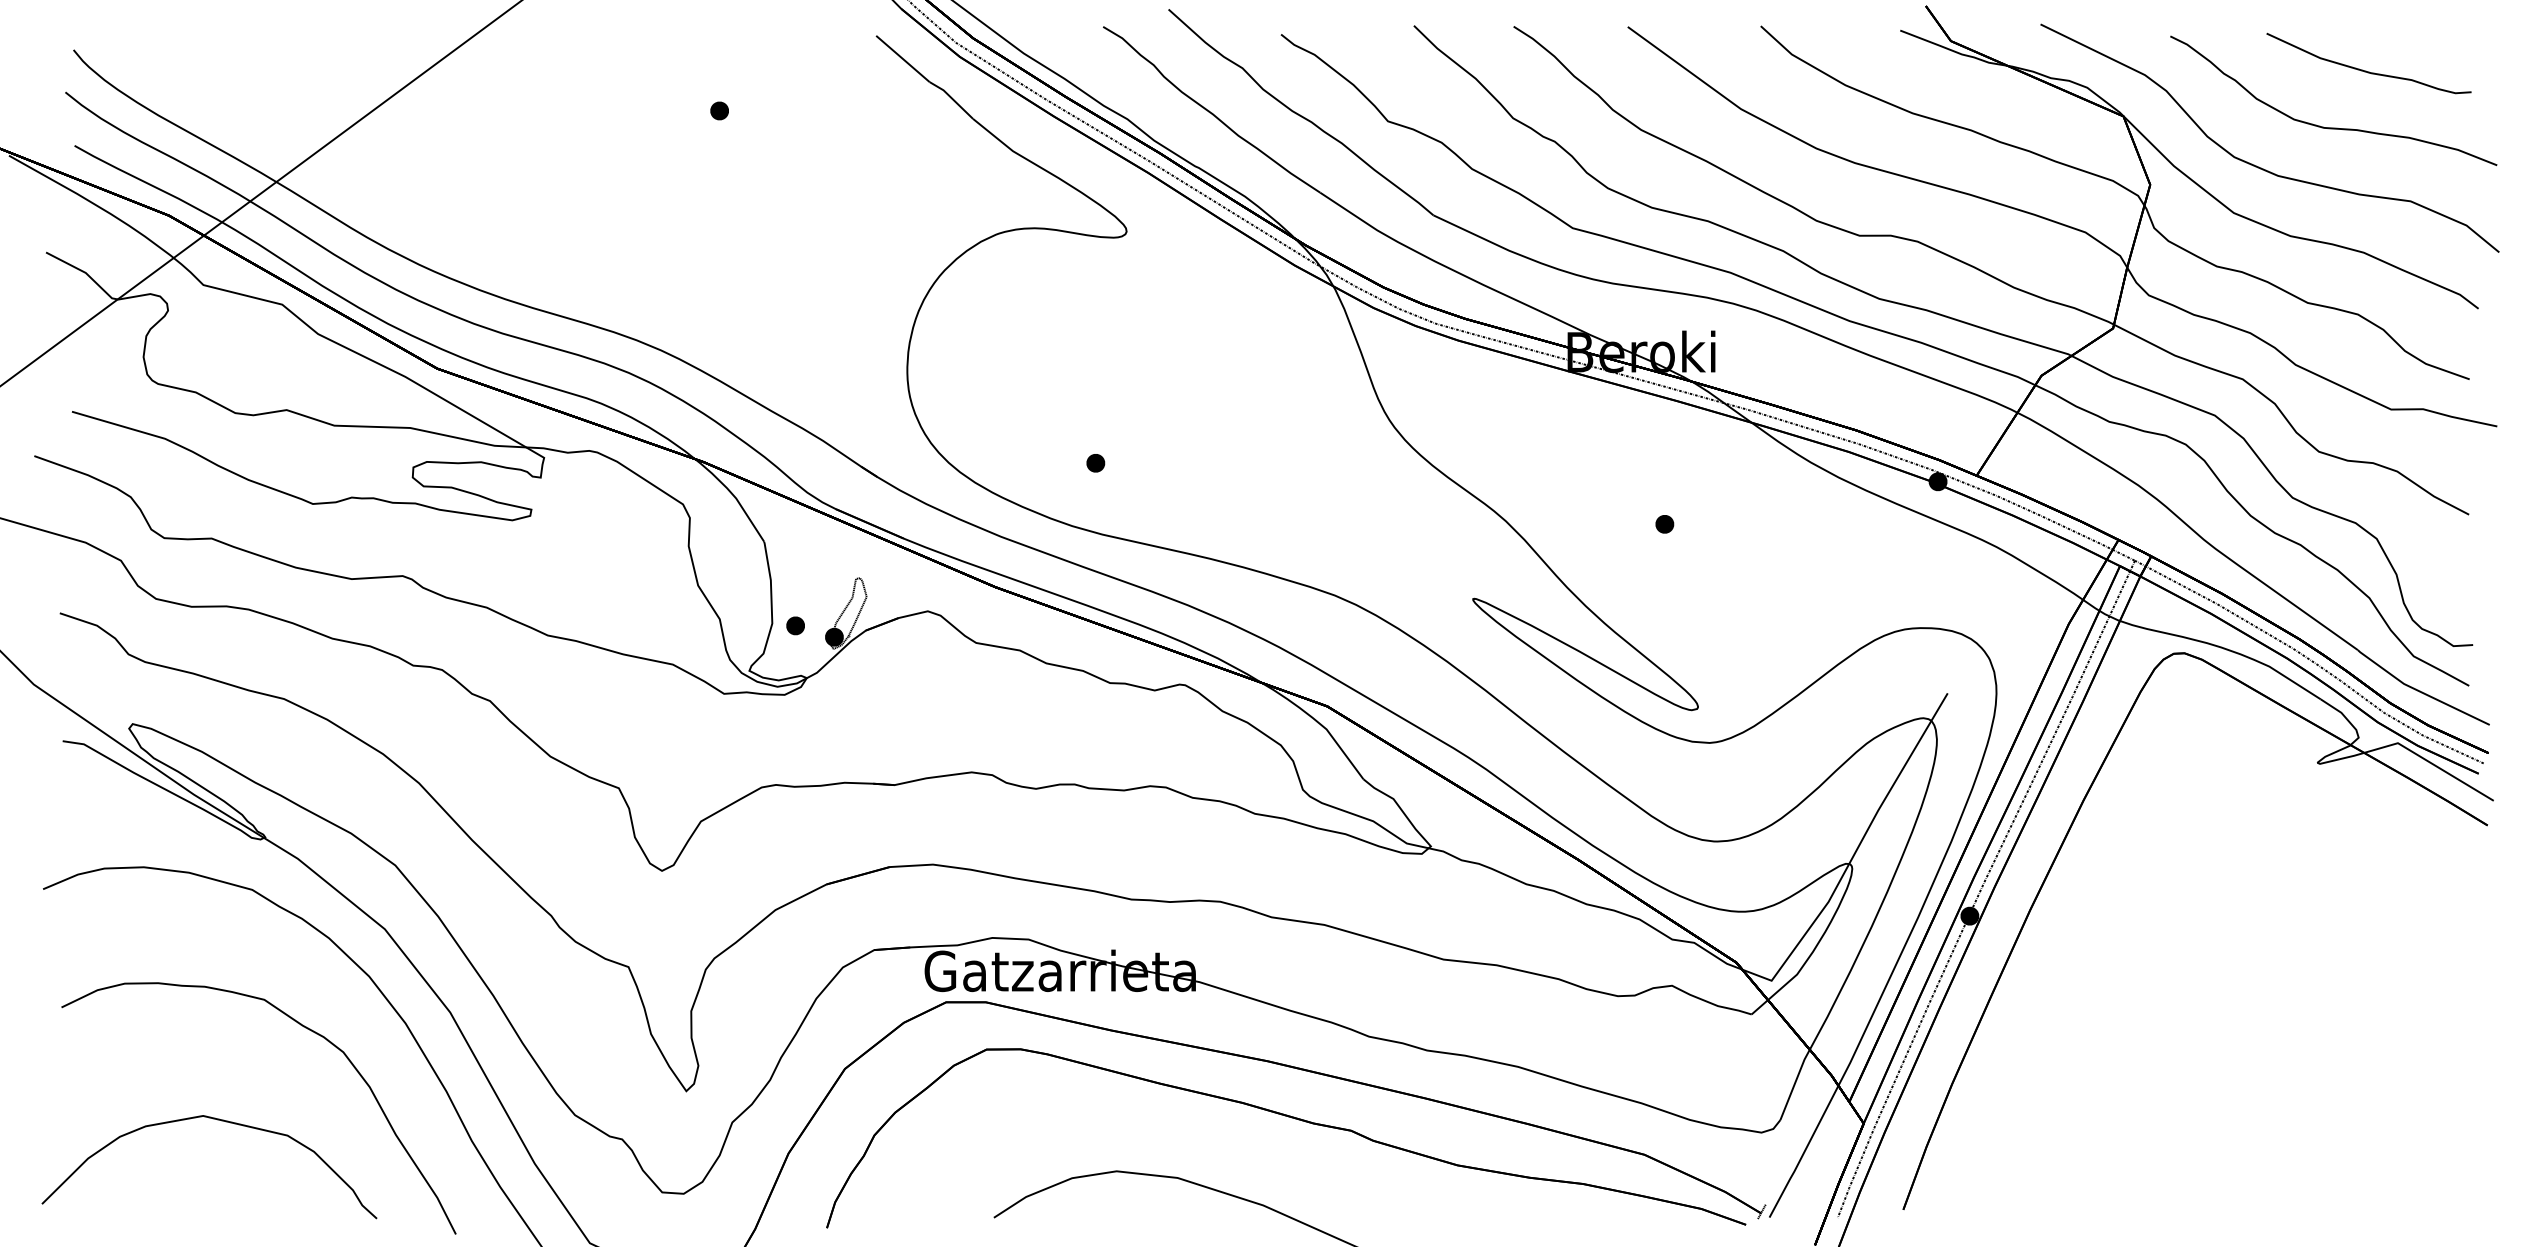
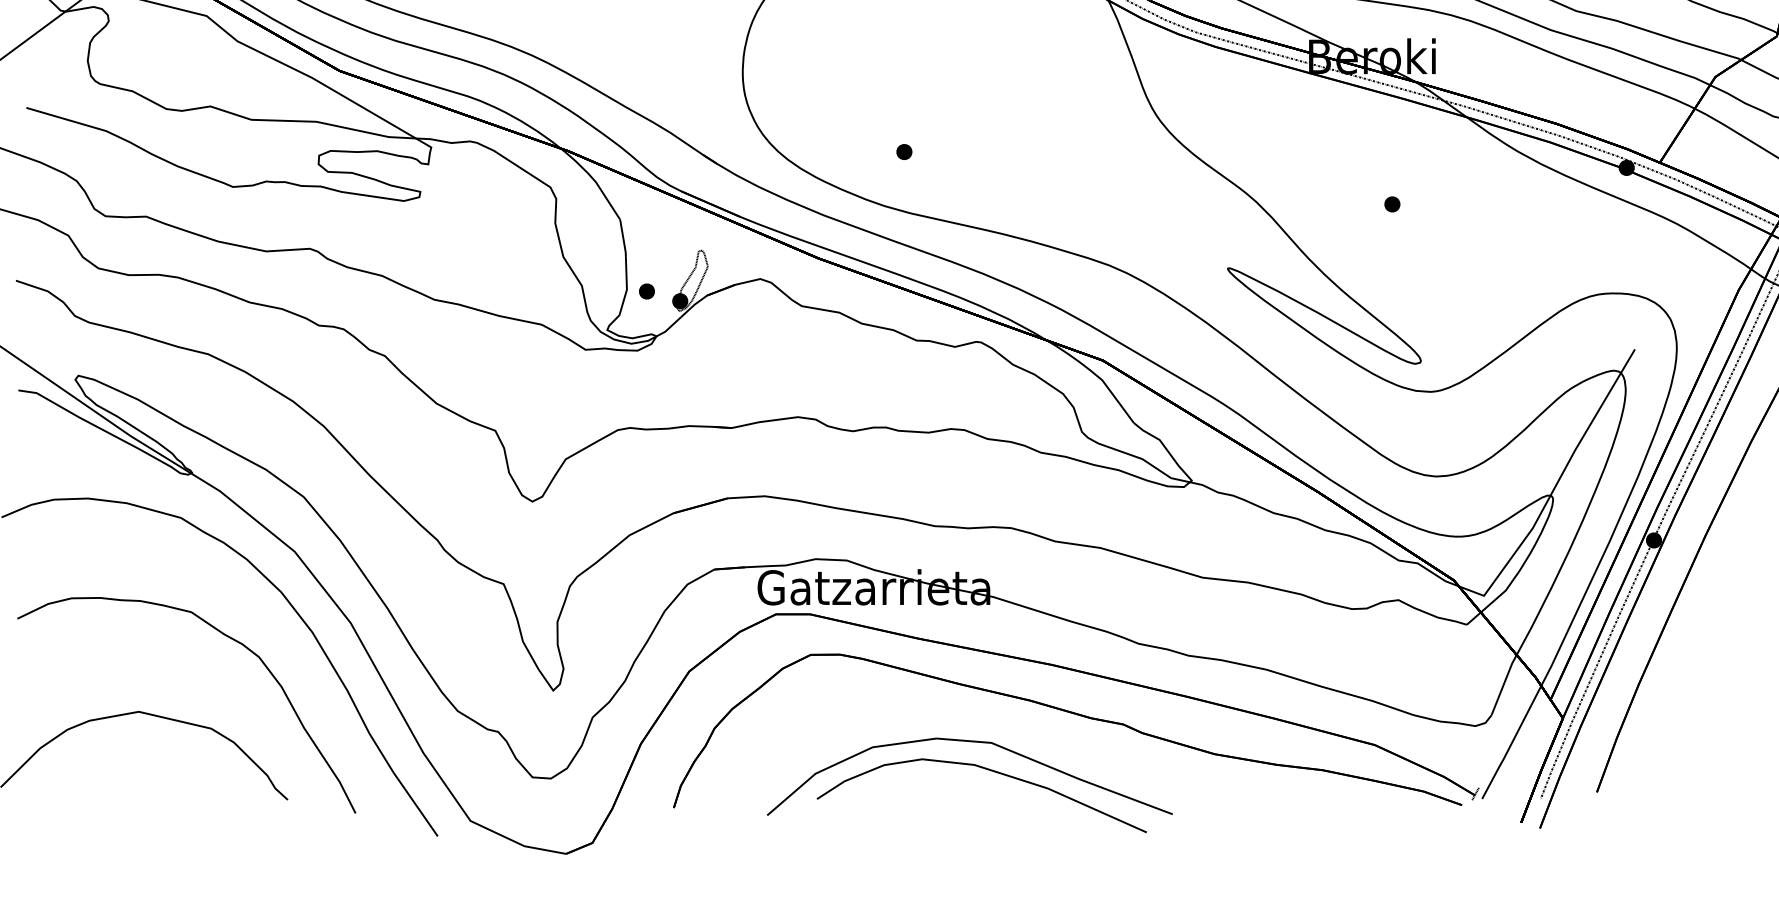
curve: (1171, 1151) -> (969, 742), added

